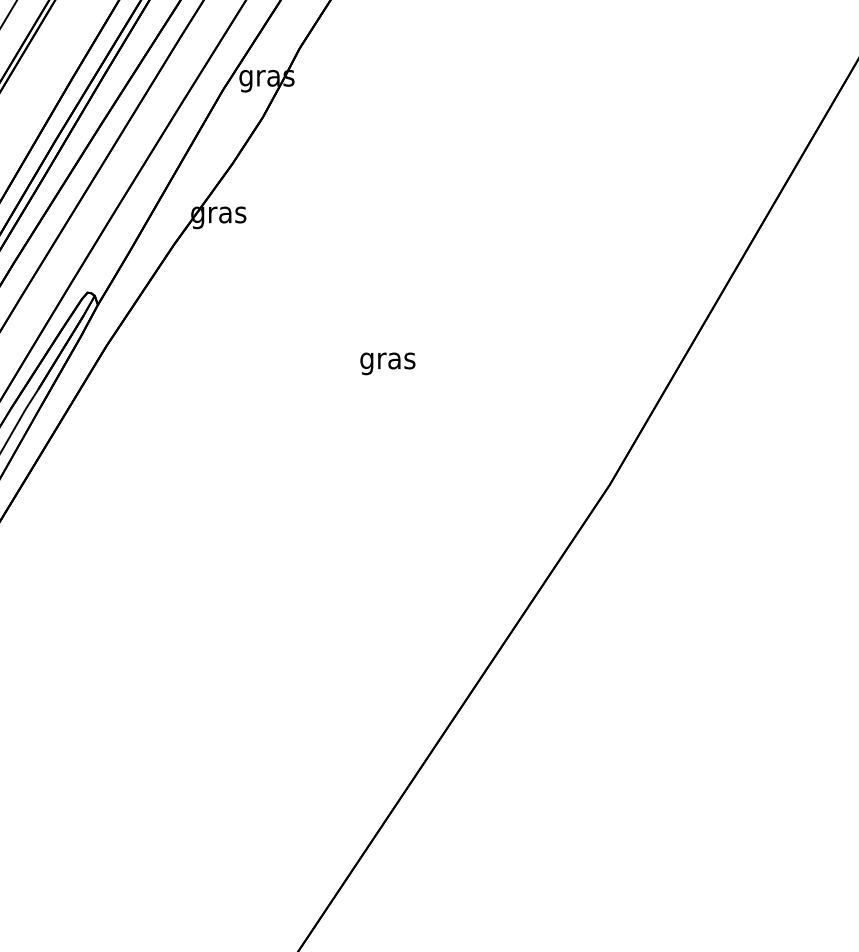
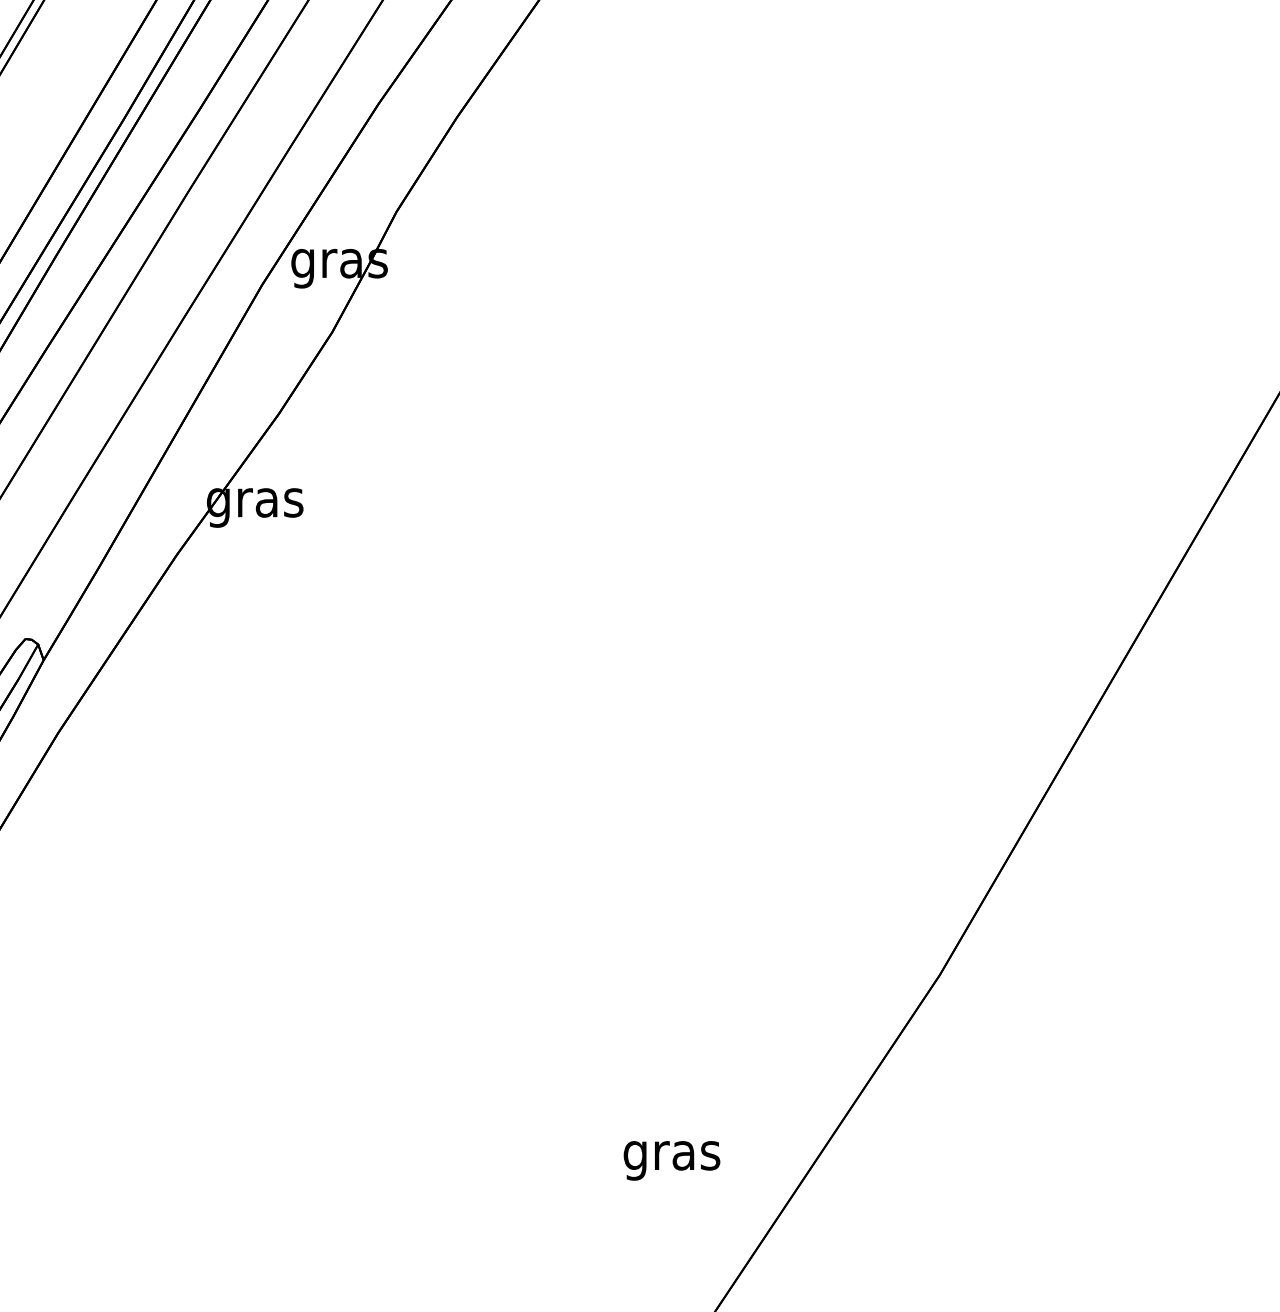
text: (387, 363) -> (671, 1160), moved

